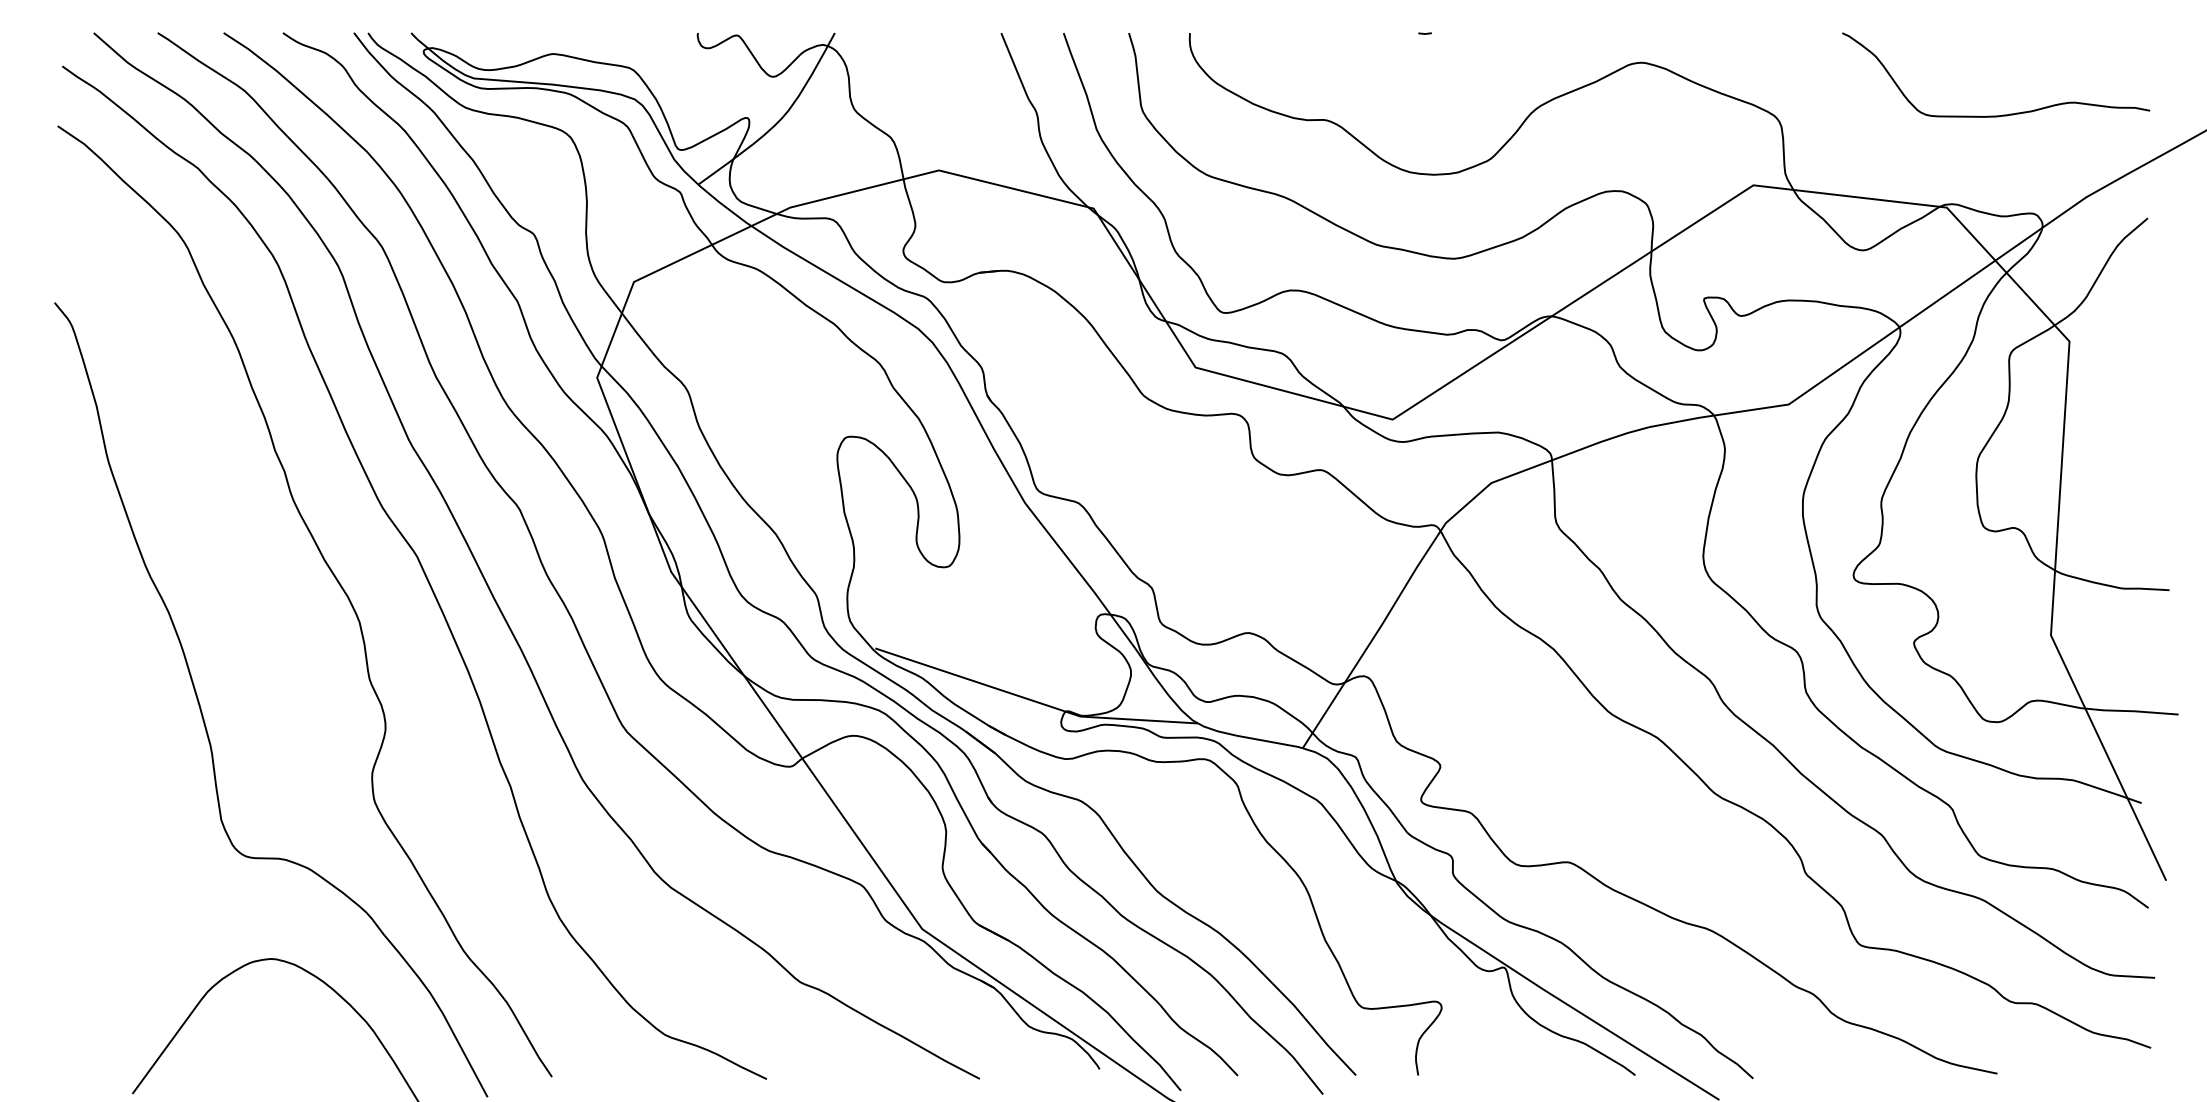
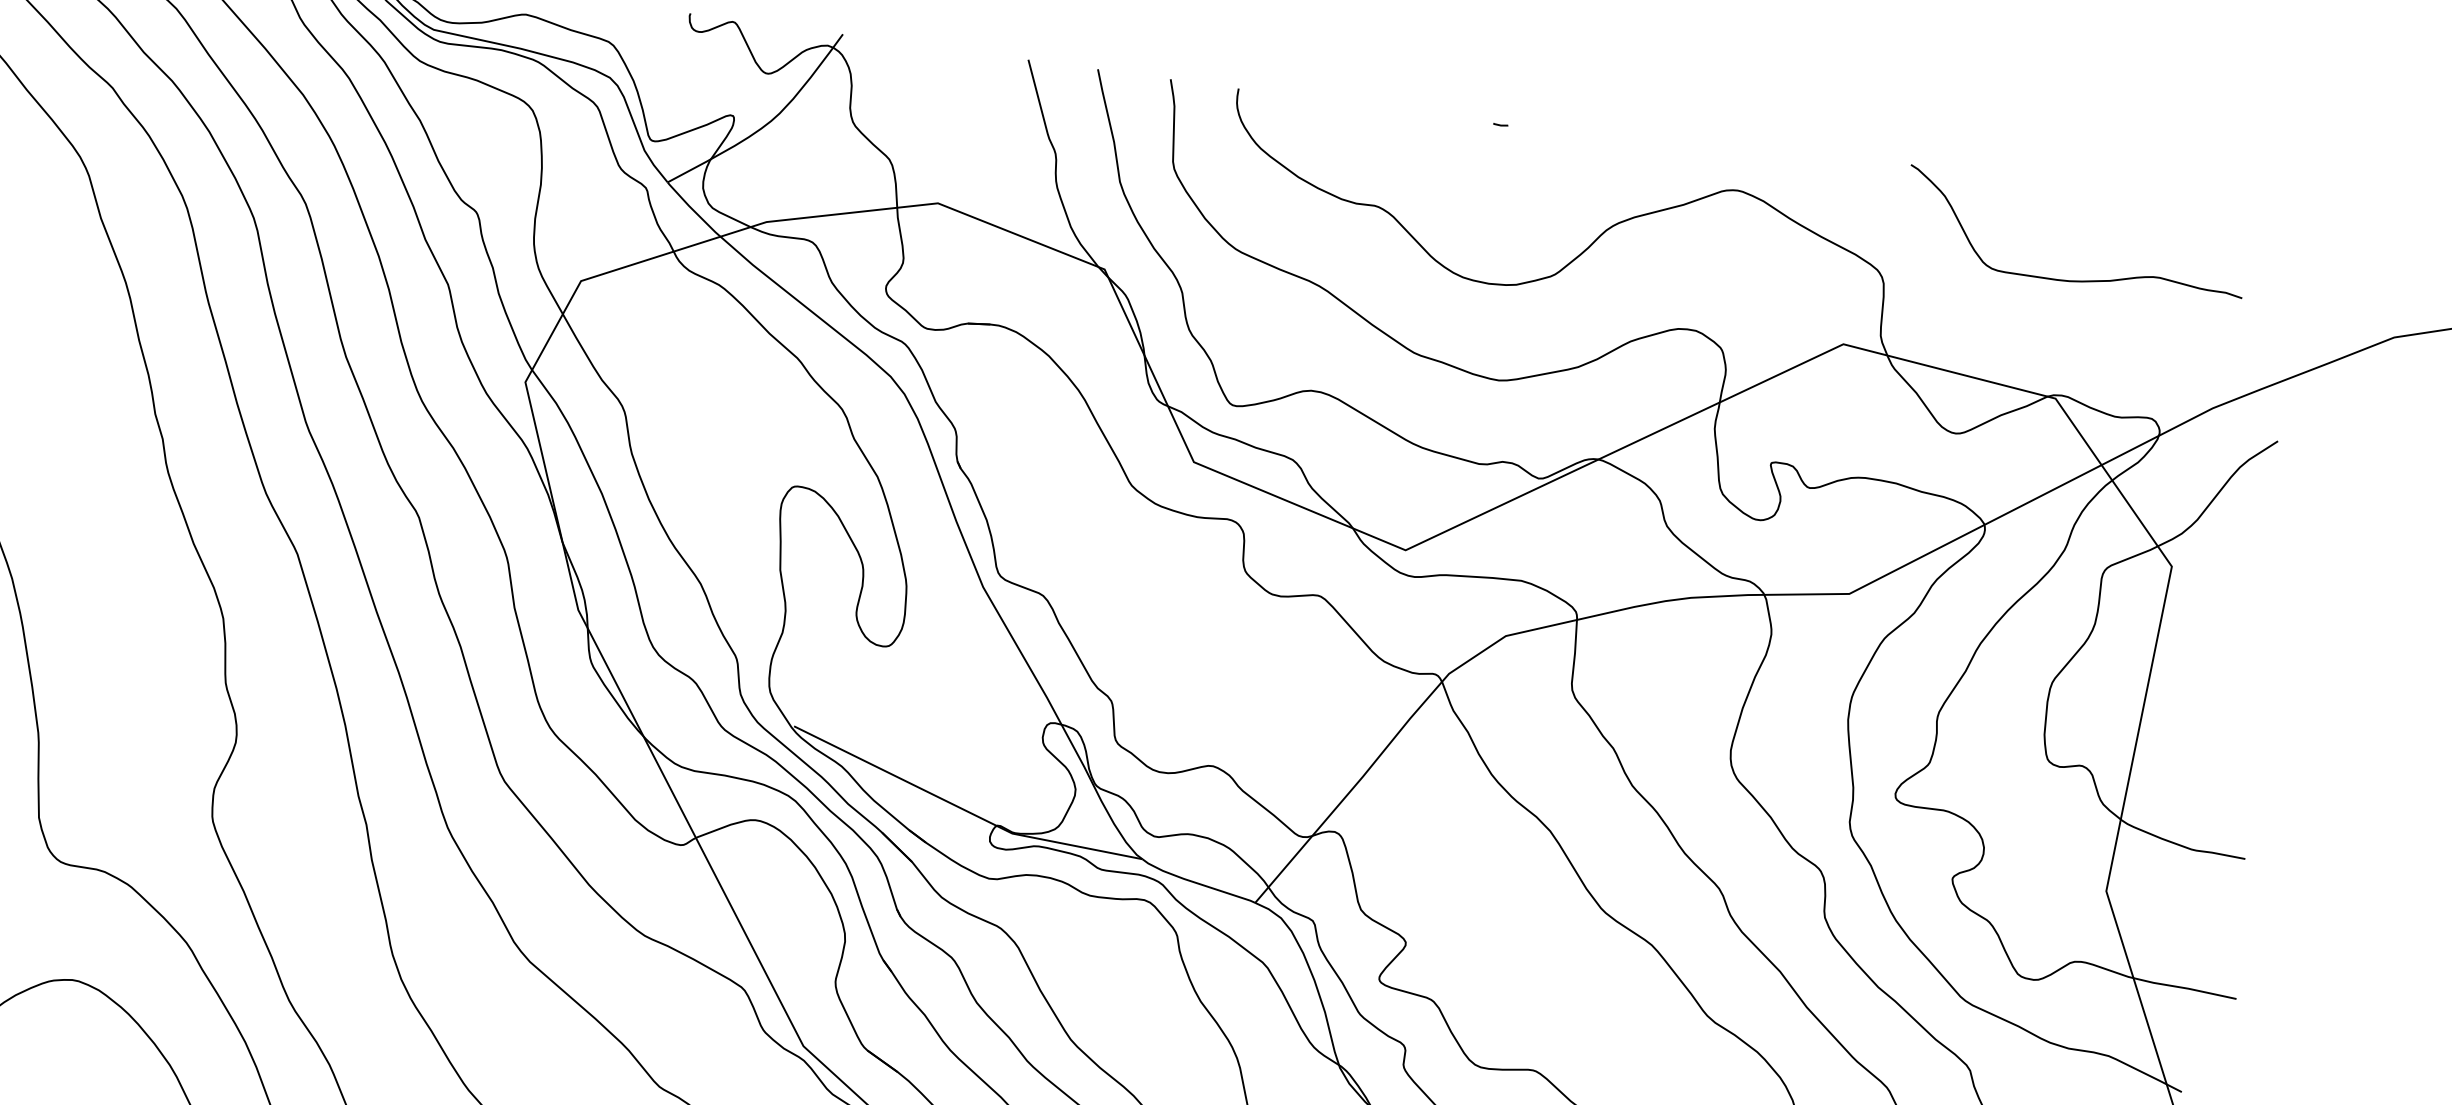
curve: (2002, 114) -> (2077, 279), moved

